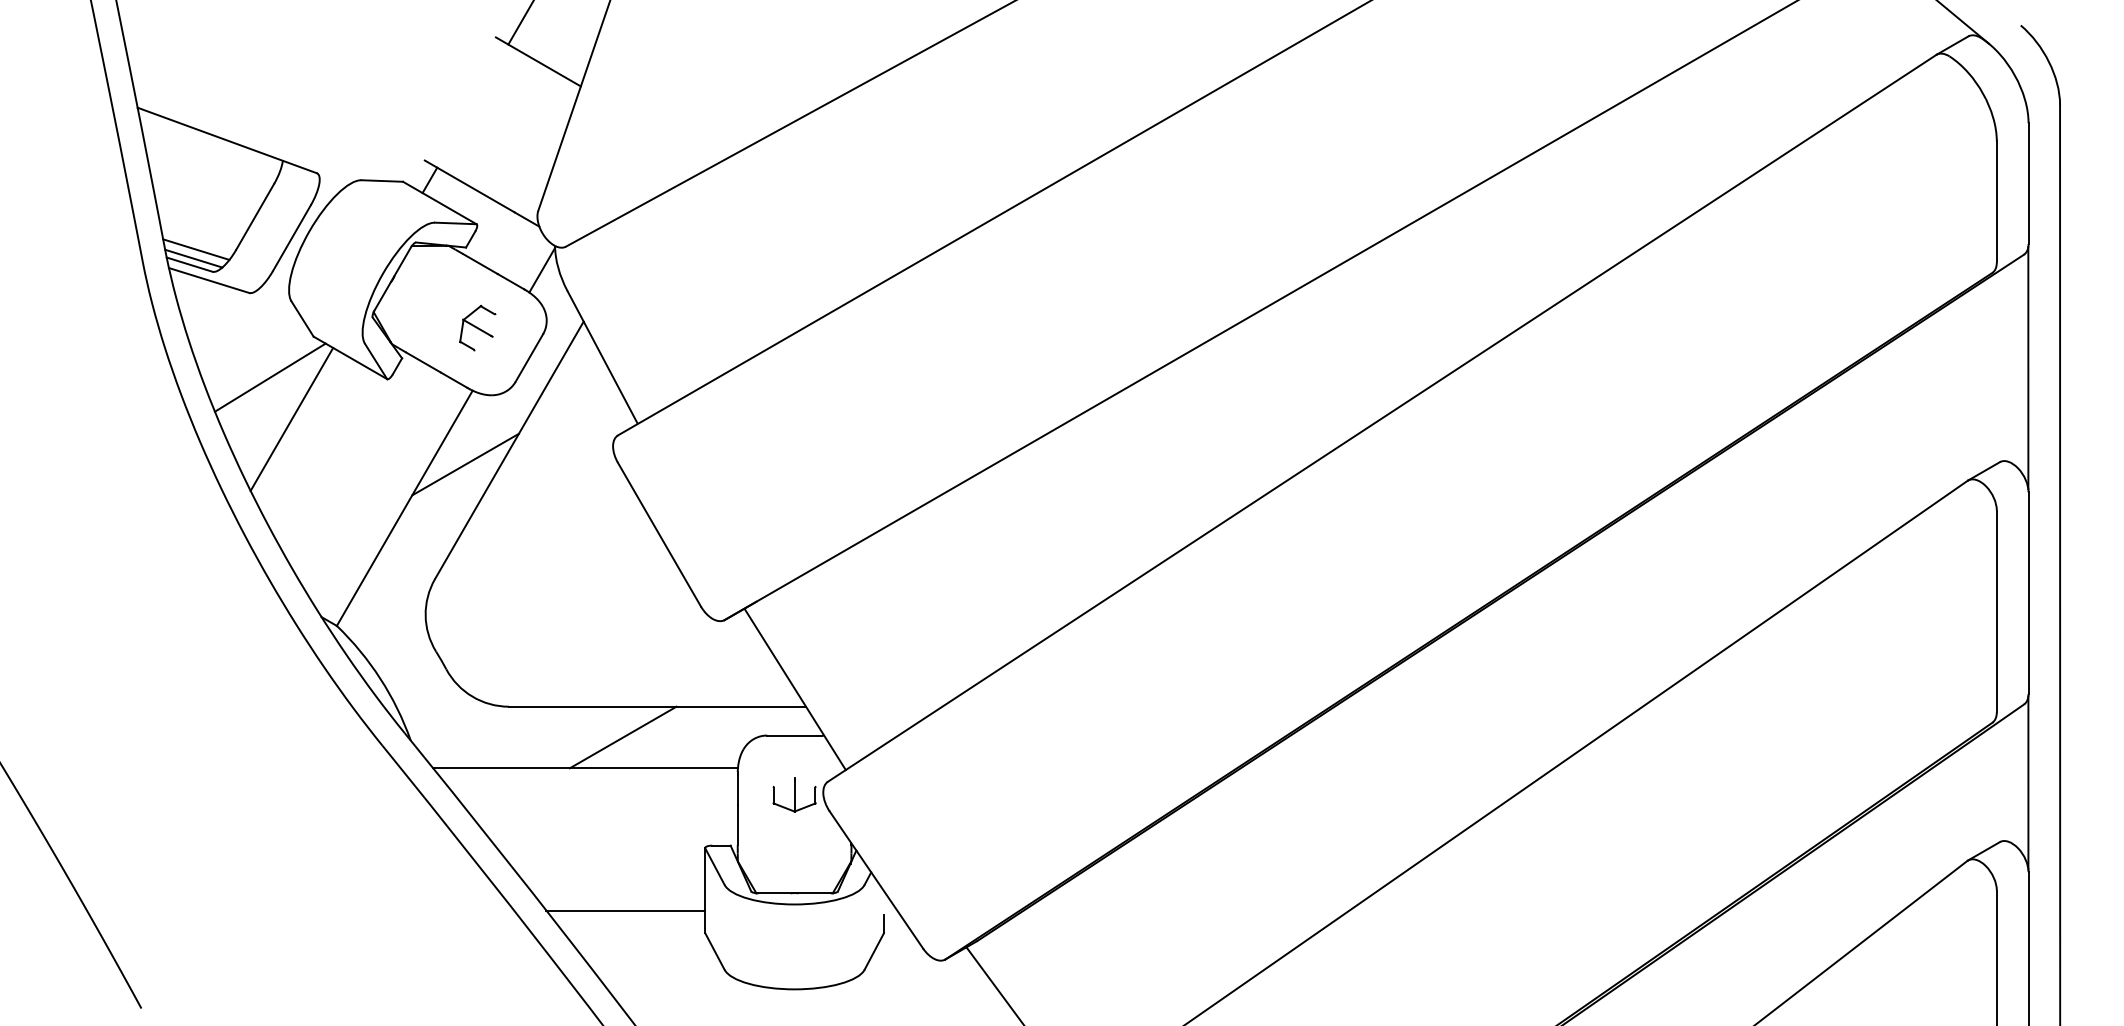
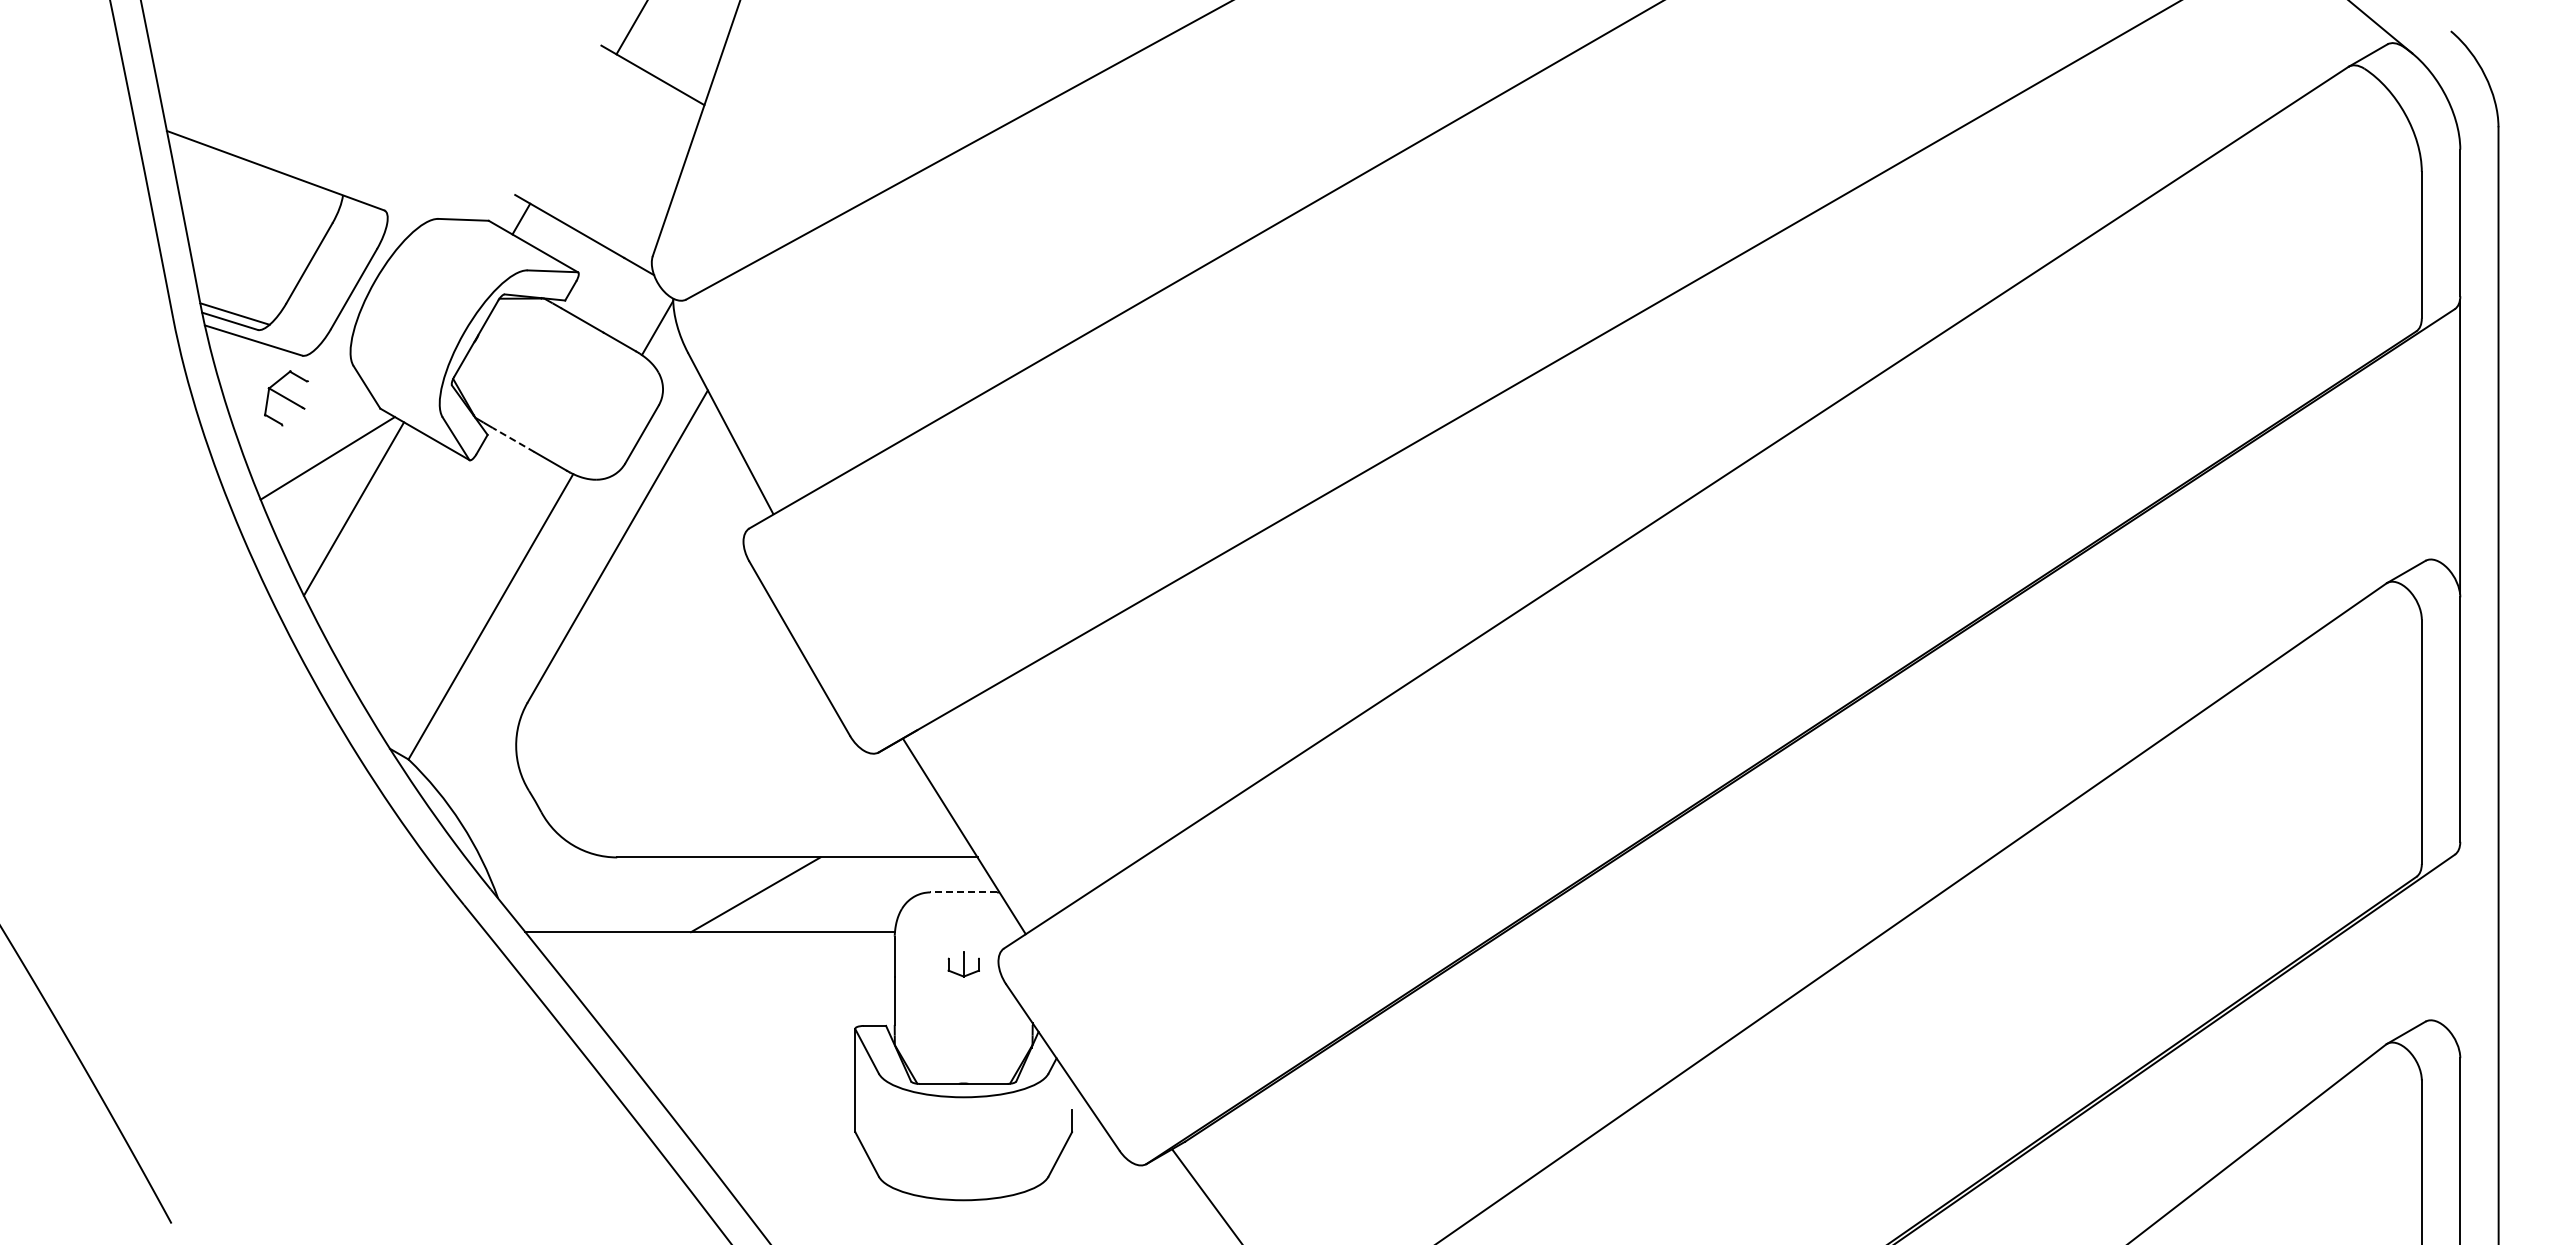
line: (195, 249) -> (237, 302), removed
part: (477, 328) -> (286, 398), moved
line: (423, 362) -> (513, 439), solid -> dashed
line: (465, 464) -> (564, 563), removed
line: (794, 735) -> (963, 892), solid -> dashed
line: (2028, 782) -> (2460, 949), removed
part: (794, 794) -> (963, 964), size x0.6
line: (625, 910) -> (758, 1104), removed

